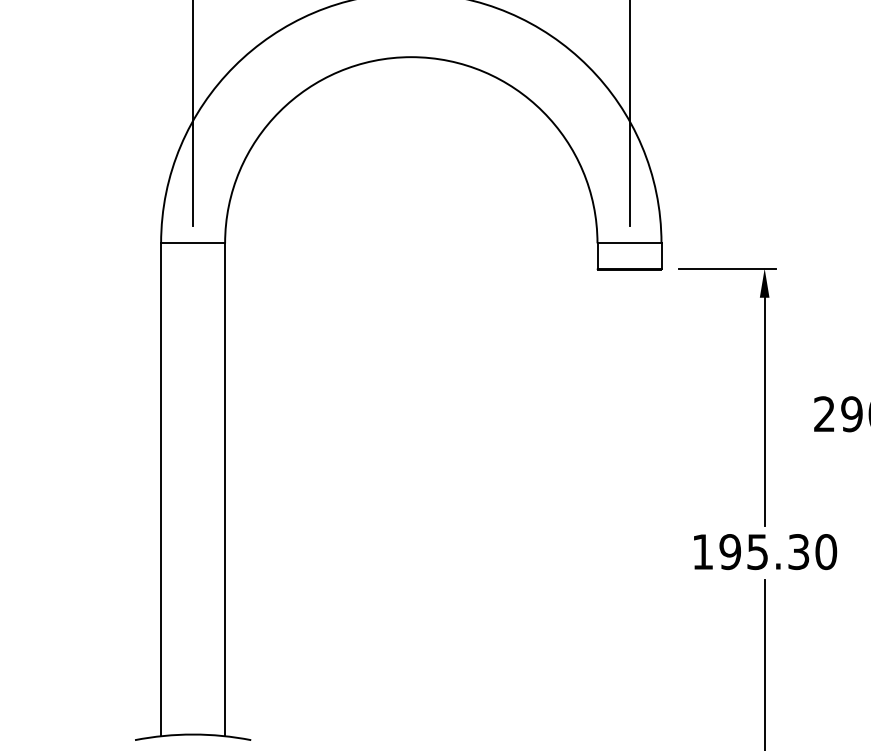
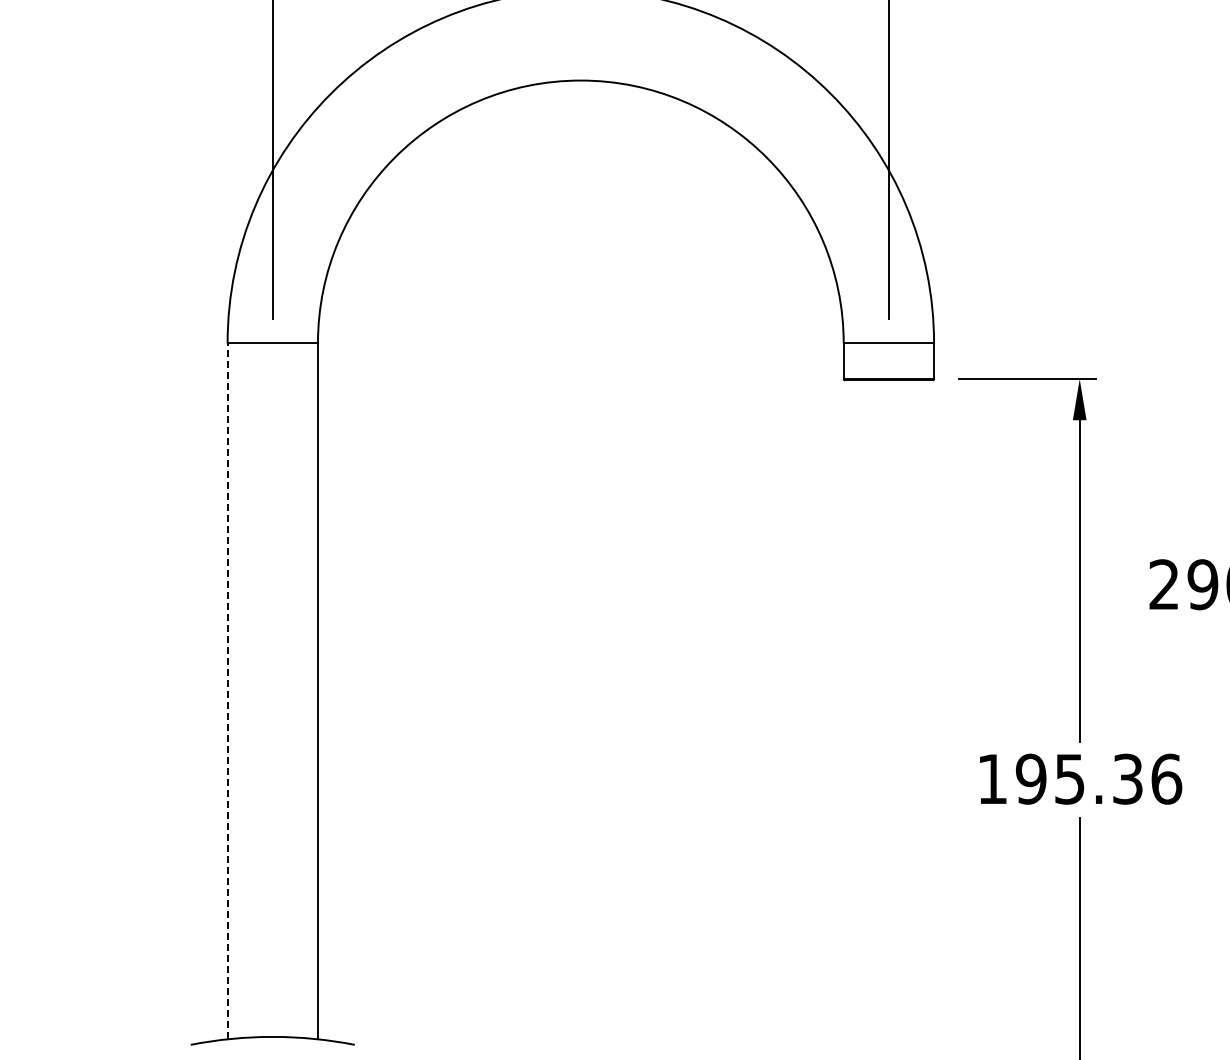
line: (161, 489) -> (227, 691), solid -> dashed
text: (826, 551) -> (1166, 778), 195.30 -> 195.36

